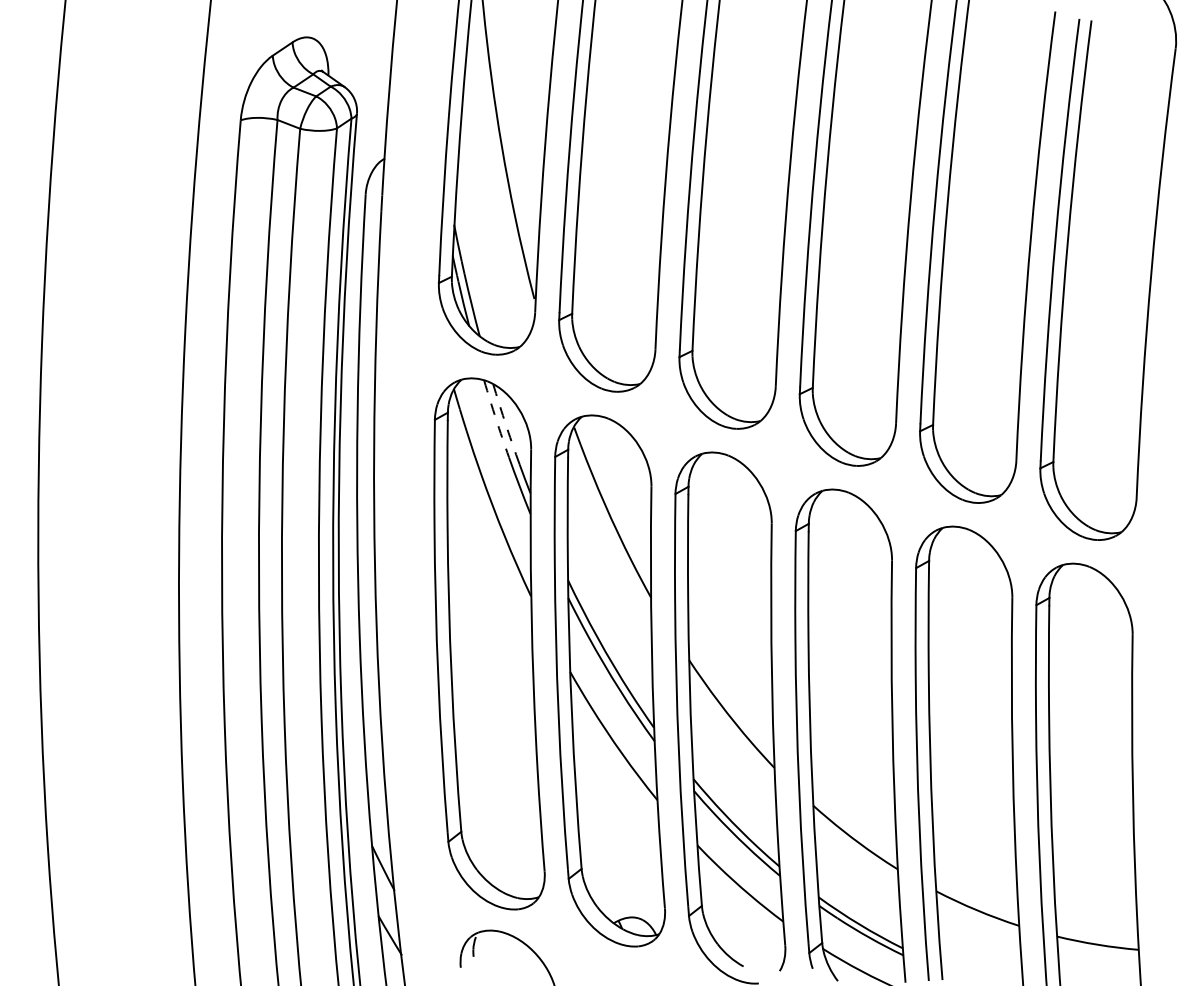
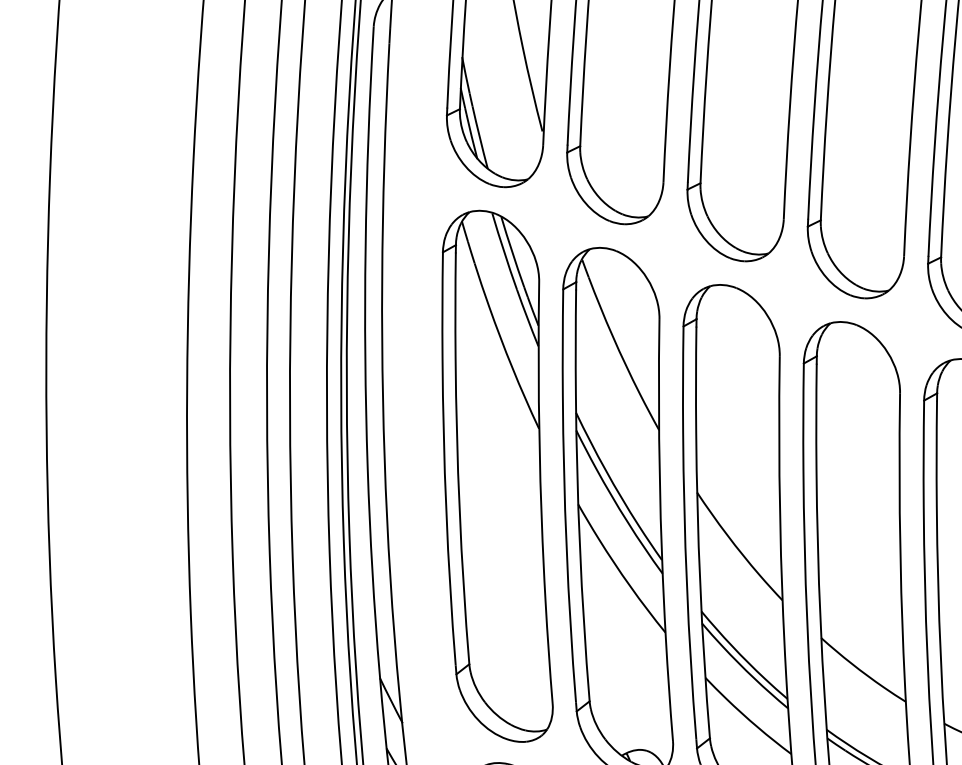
arc: (496, 419) -> (504, 251), dashed -> solid
arc: (504, 419) -> (512, 251), dashed -> solid

